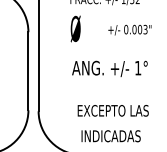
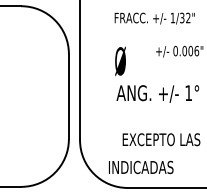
text: (75, 29) -> (120, 61), moved
text: (145, 29) -> (196, 50), 0.003" -> 0.006"
text: (111, 136) -> (141, 167), moved

